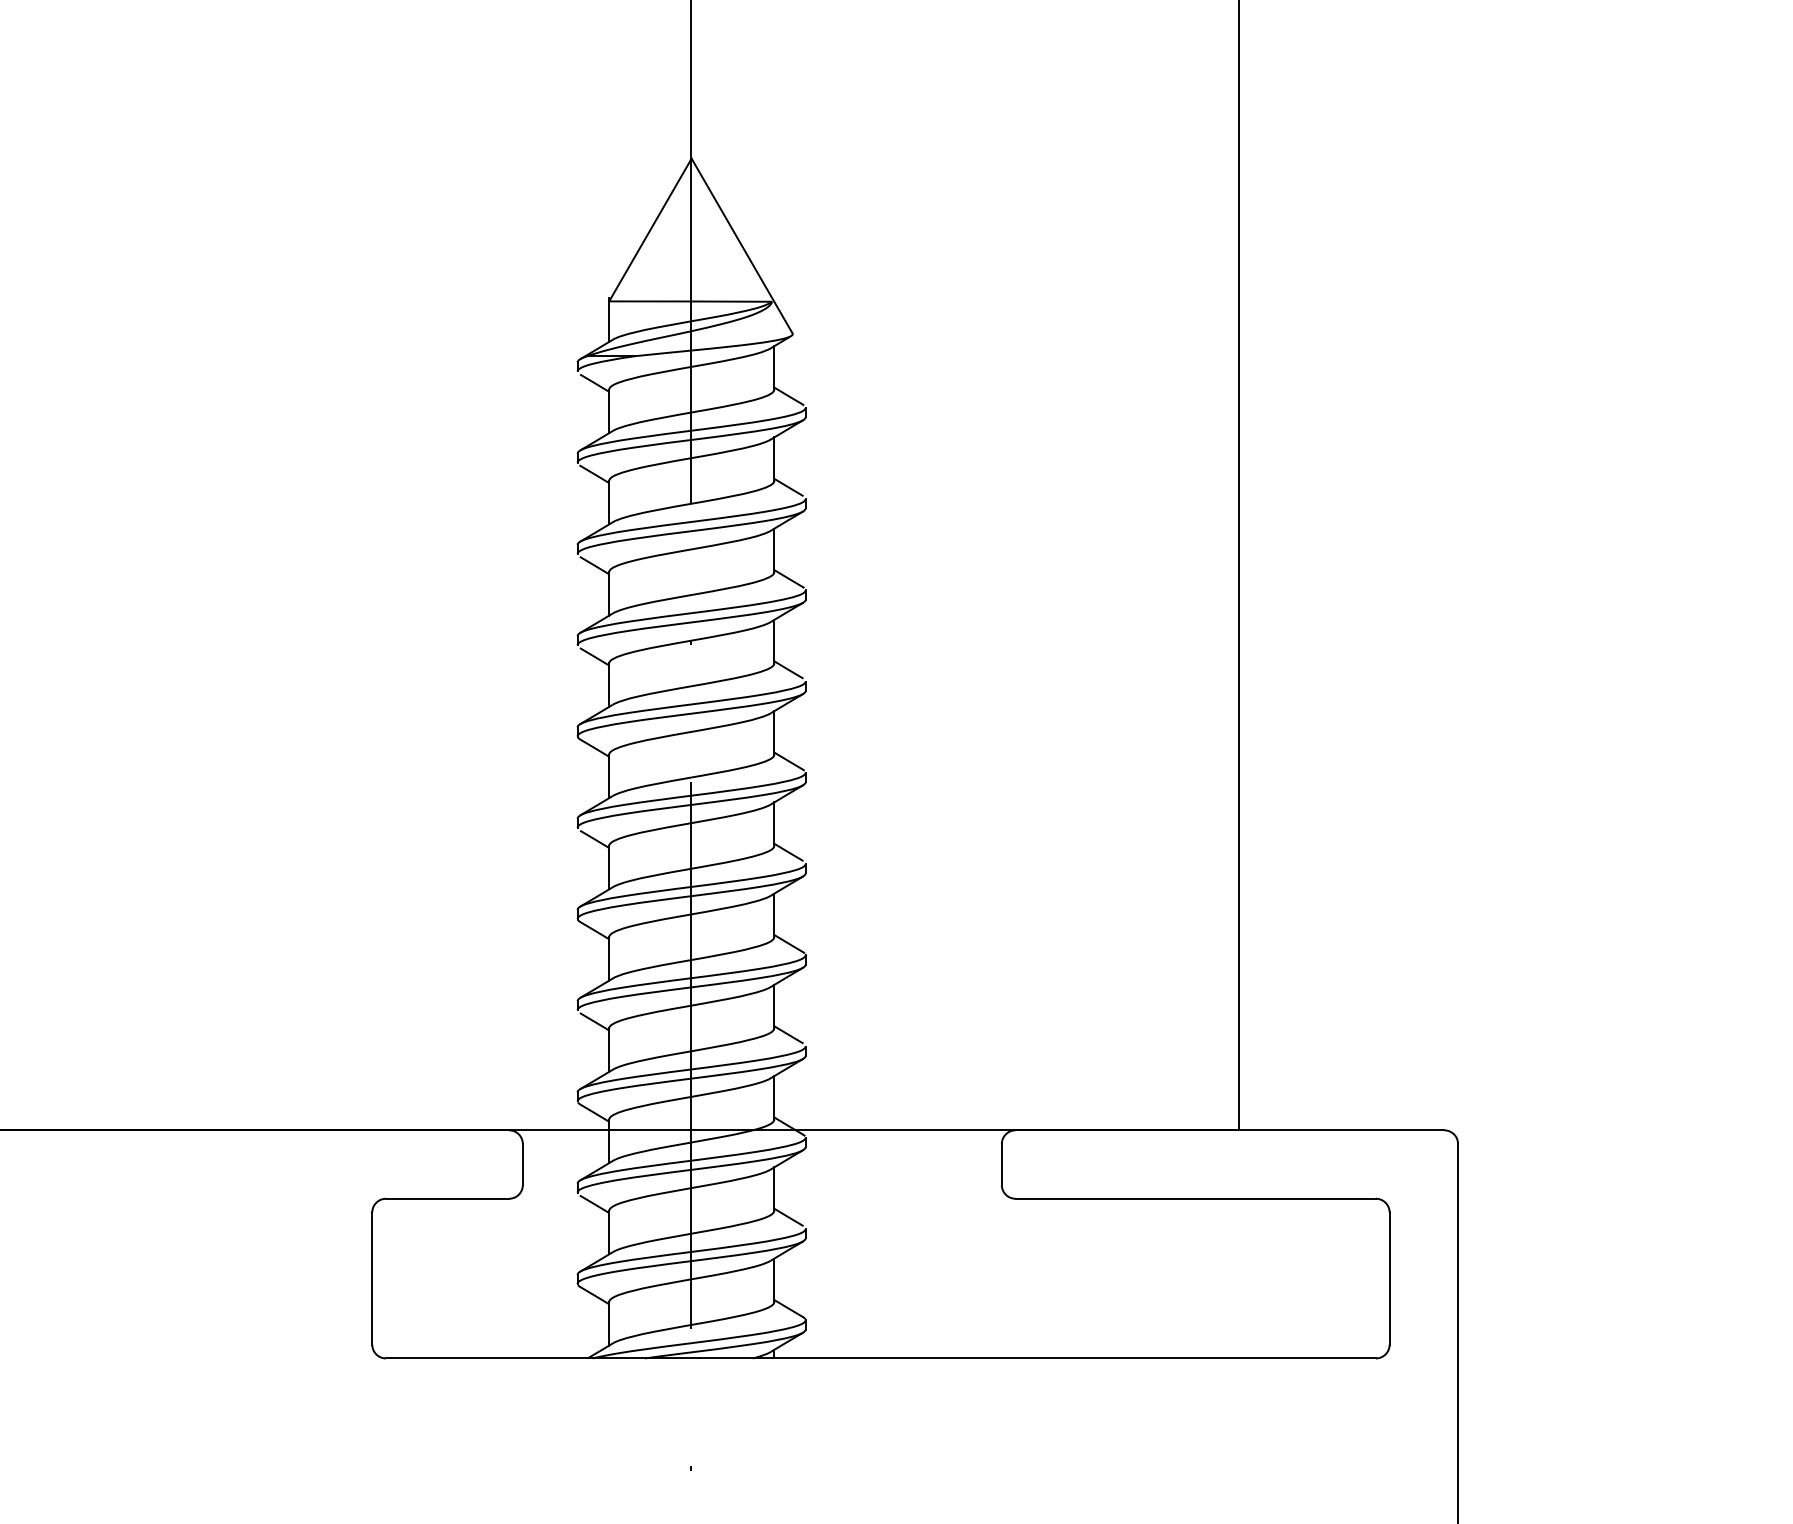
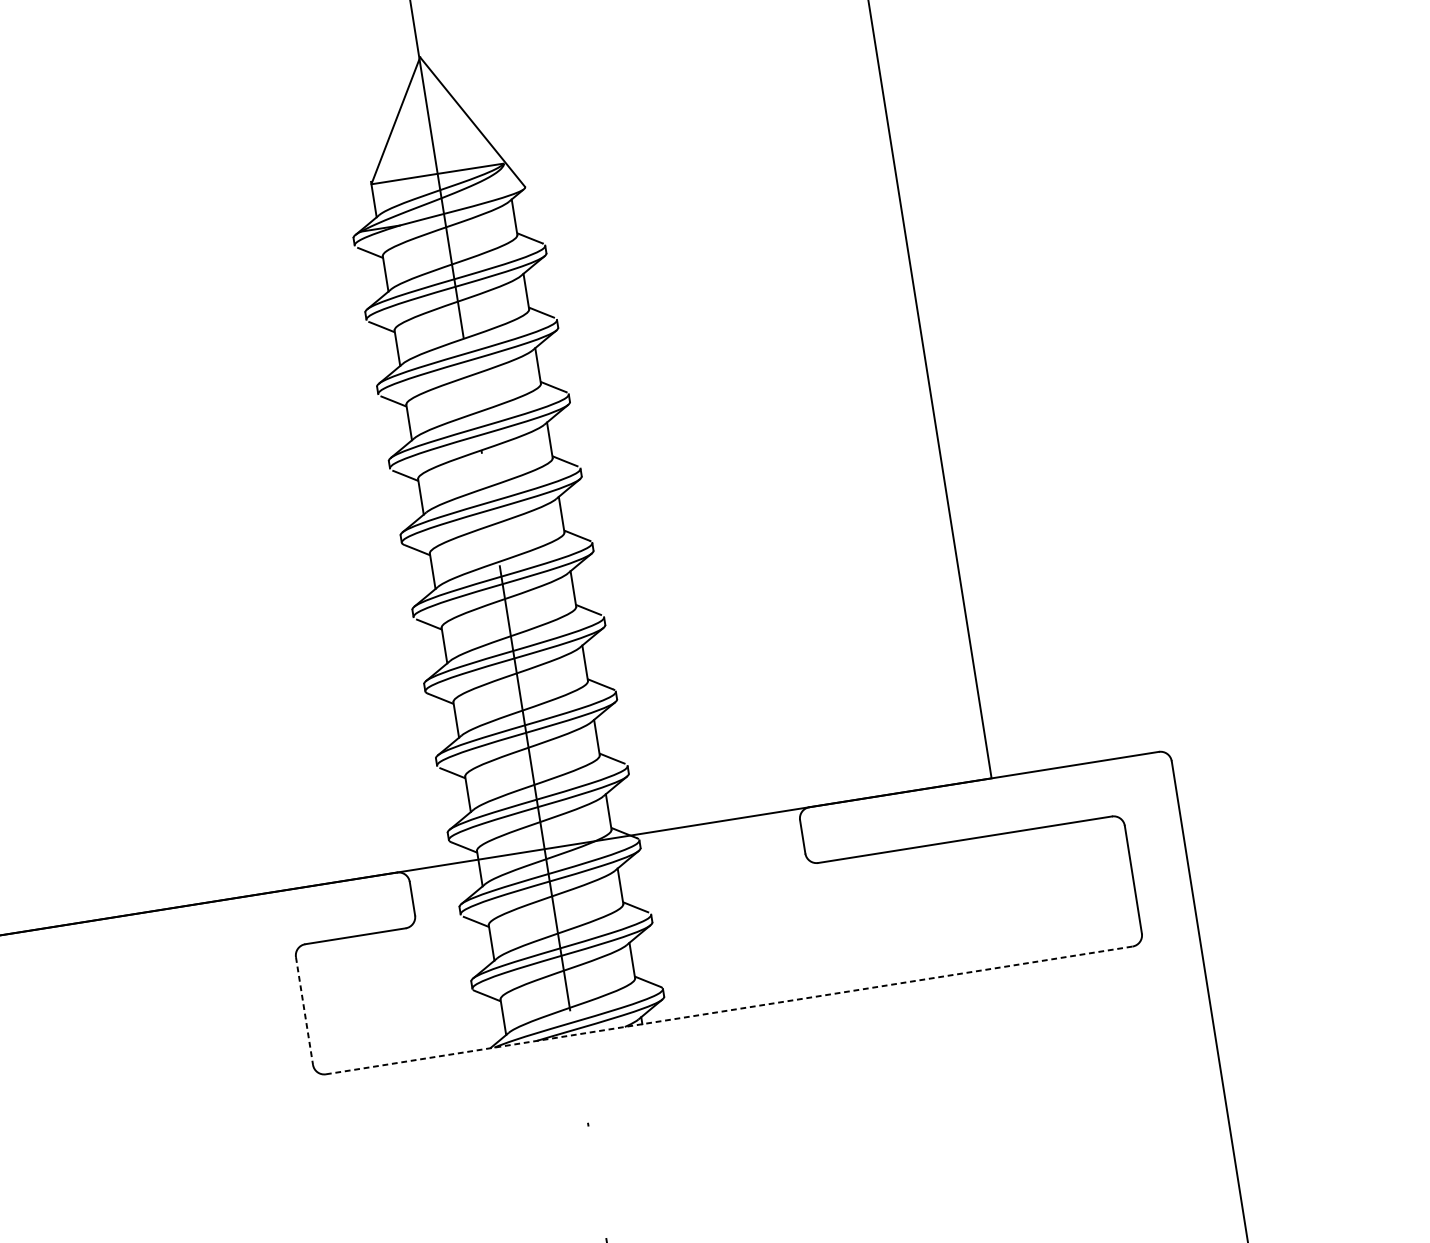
line: (372, 1279) -> (304, 1011), solid -> dashed
line: (880, 1358) -> (728, 1010), solid -> dashed

